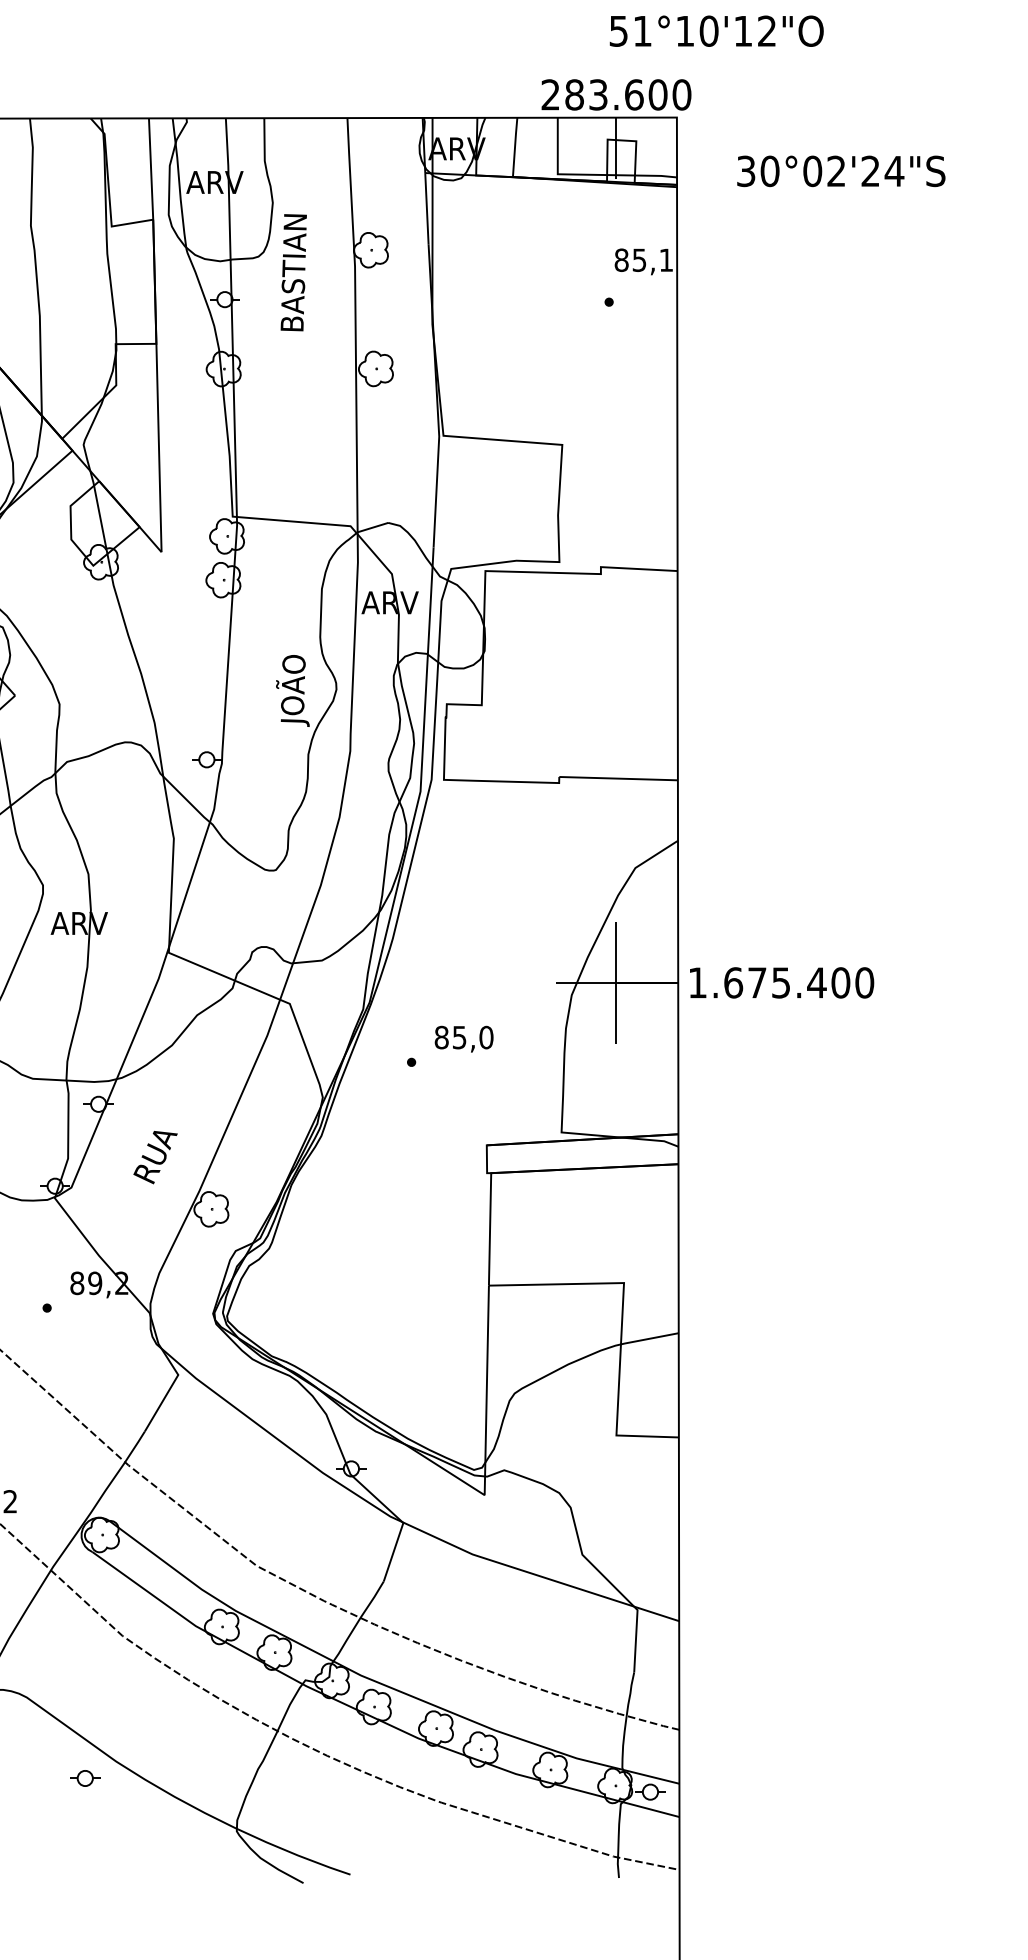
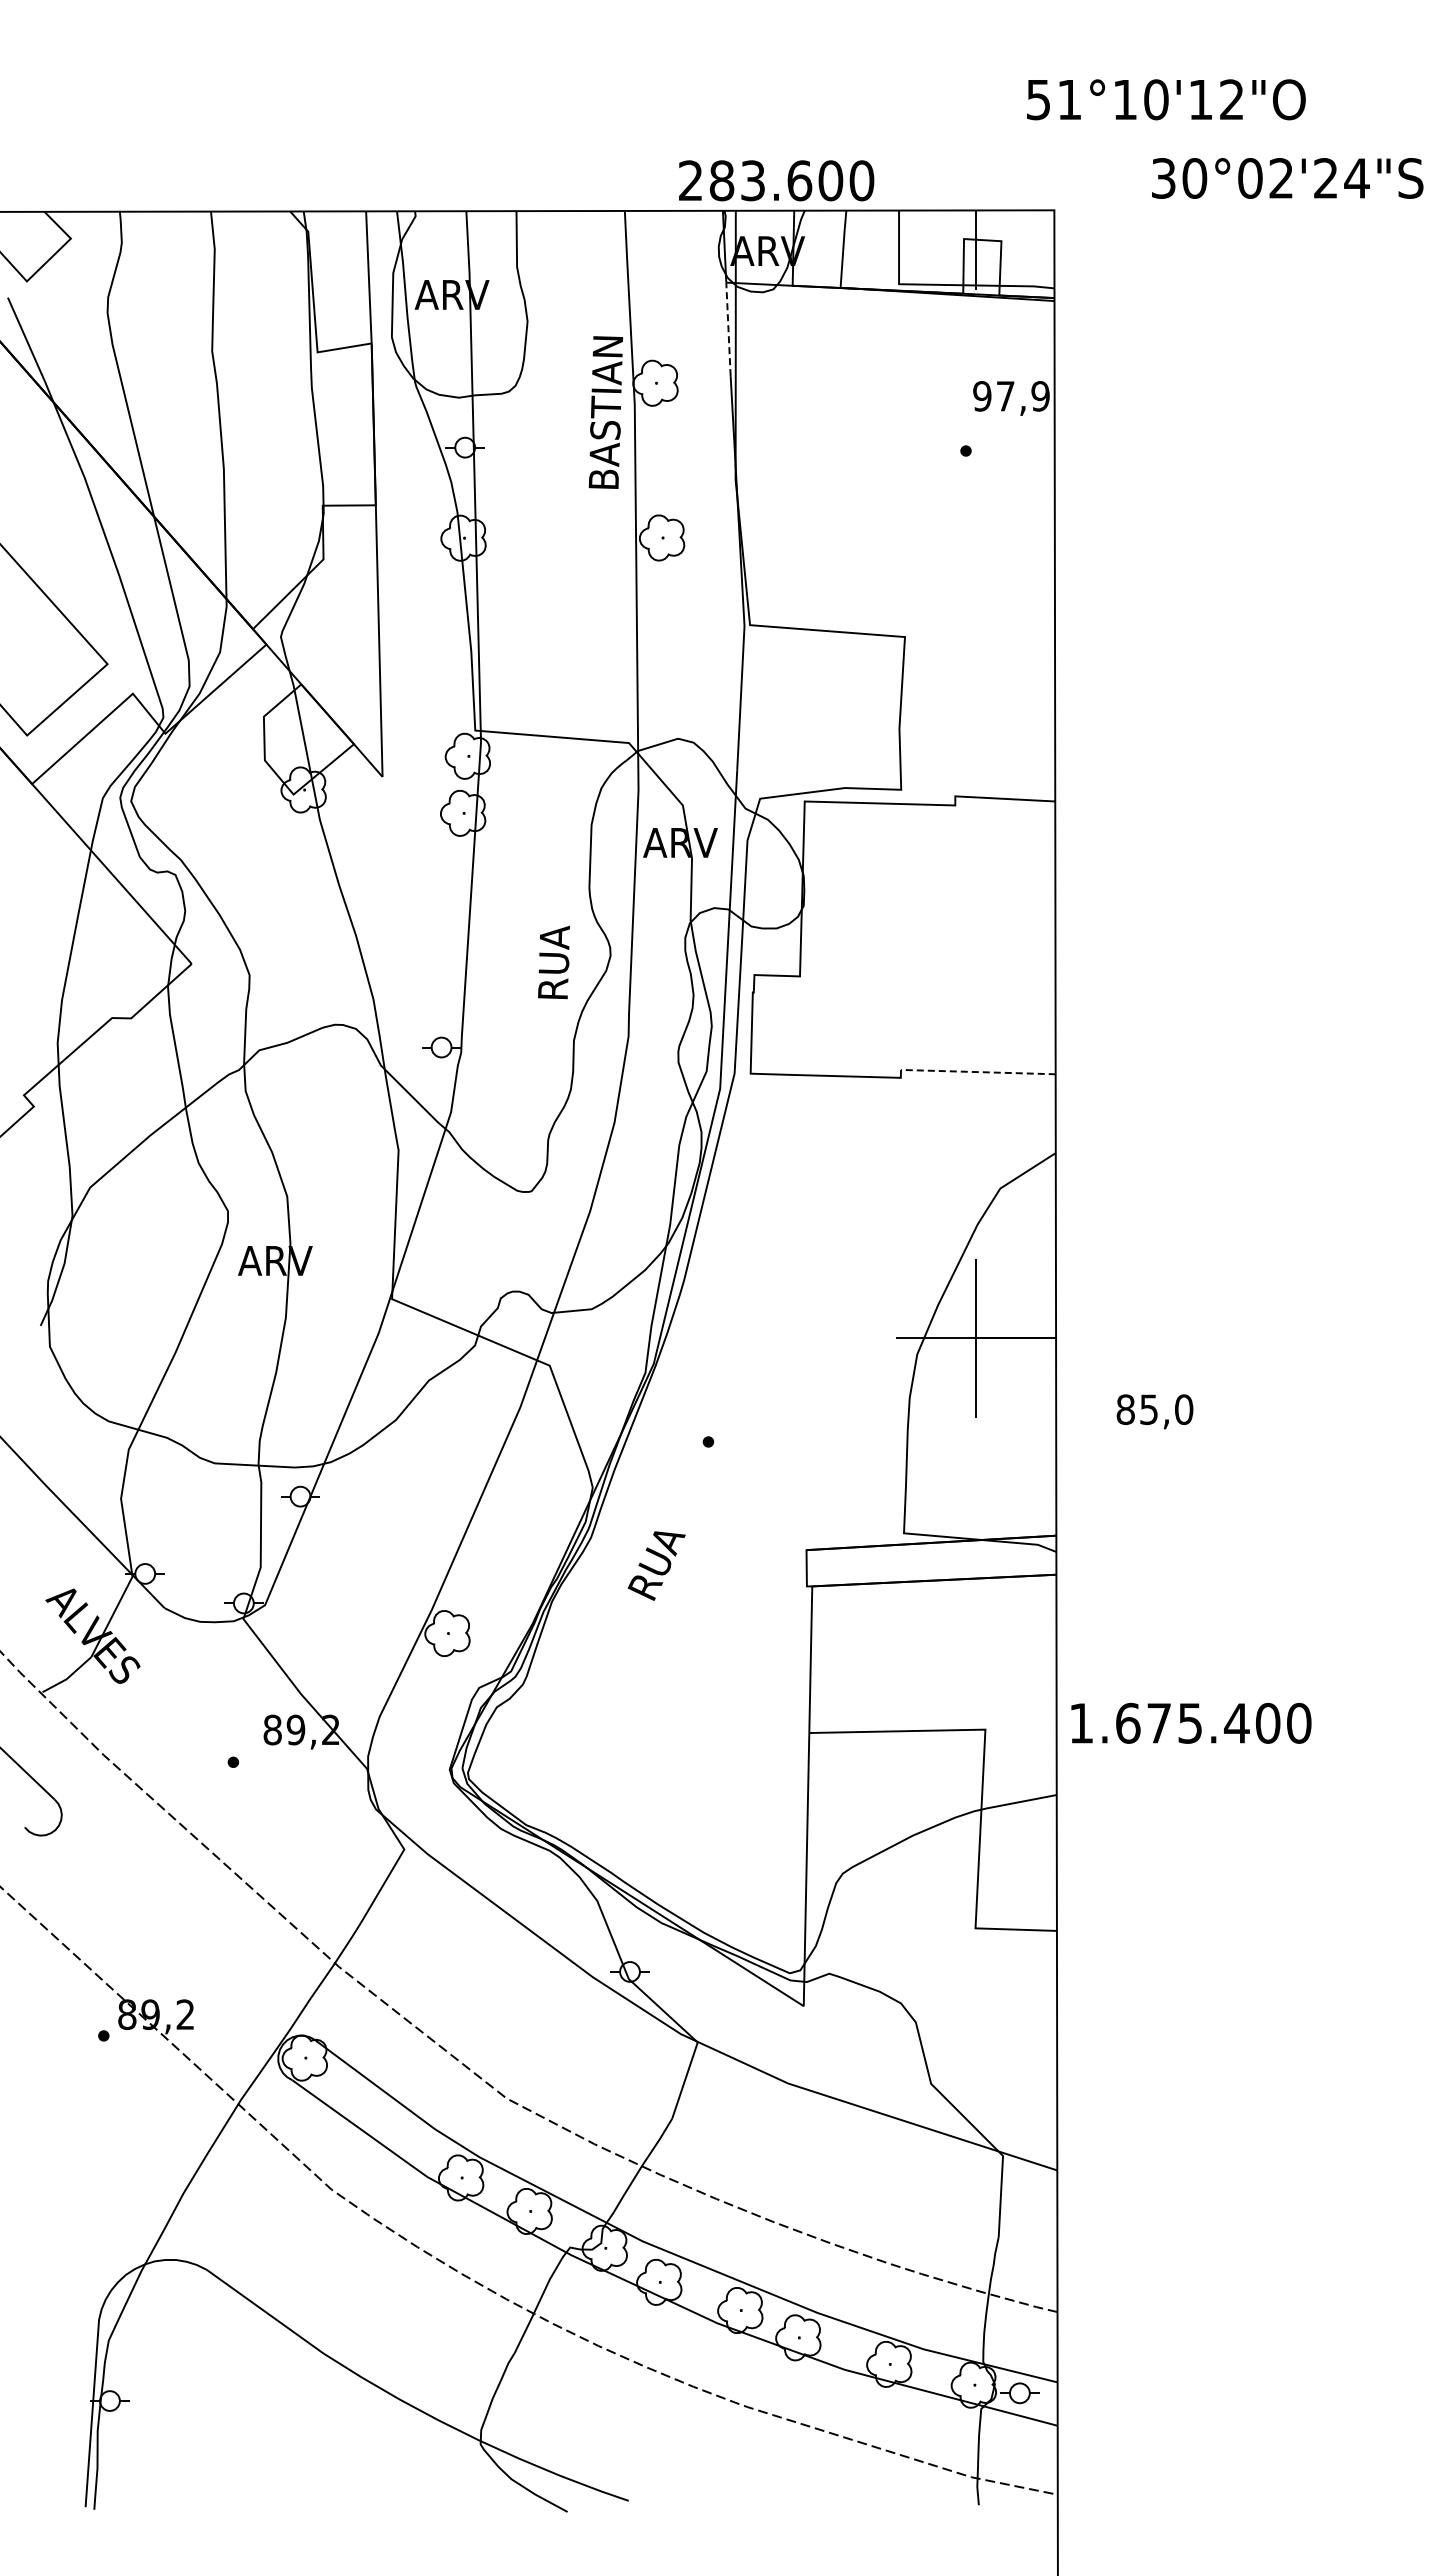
text: (716, 31) -> (1166, 99), moved
text: (616, 94) -> (776, 180), moved
text: (841, 171) -> (1287, 178), moved
line: (426, 208) -> (728, 329), solid -> dashed
text: (644, 260) -> (1011, 396), 85,1 -> 97,9
text: (293, 272) -> (605, 412), moved
text: (292, 690) -> (553, 957), JOÃO -> RUA
line: (618, 778) -> (978, 1072), solid -> dashed
text: (782, 982) -> (1191, 1722), moved
text: (463, 1038) -> (1154, 1411), moved
text: (155, 1157) -> (656, 1565), moved
part: (84, 1778) -> (282, 2375), removed

